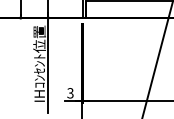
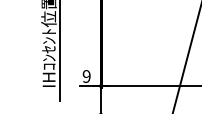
text: (70, 93) -> (86, 76), 3 -> 9

